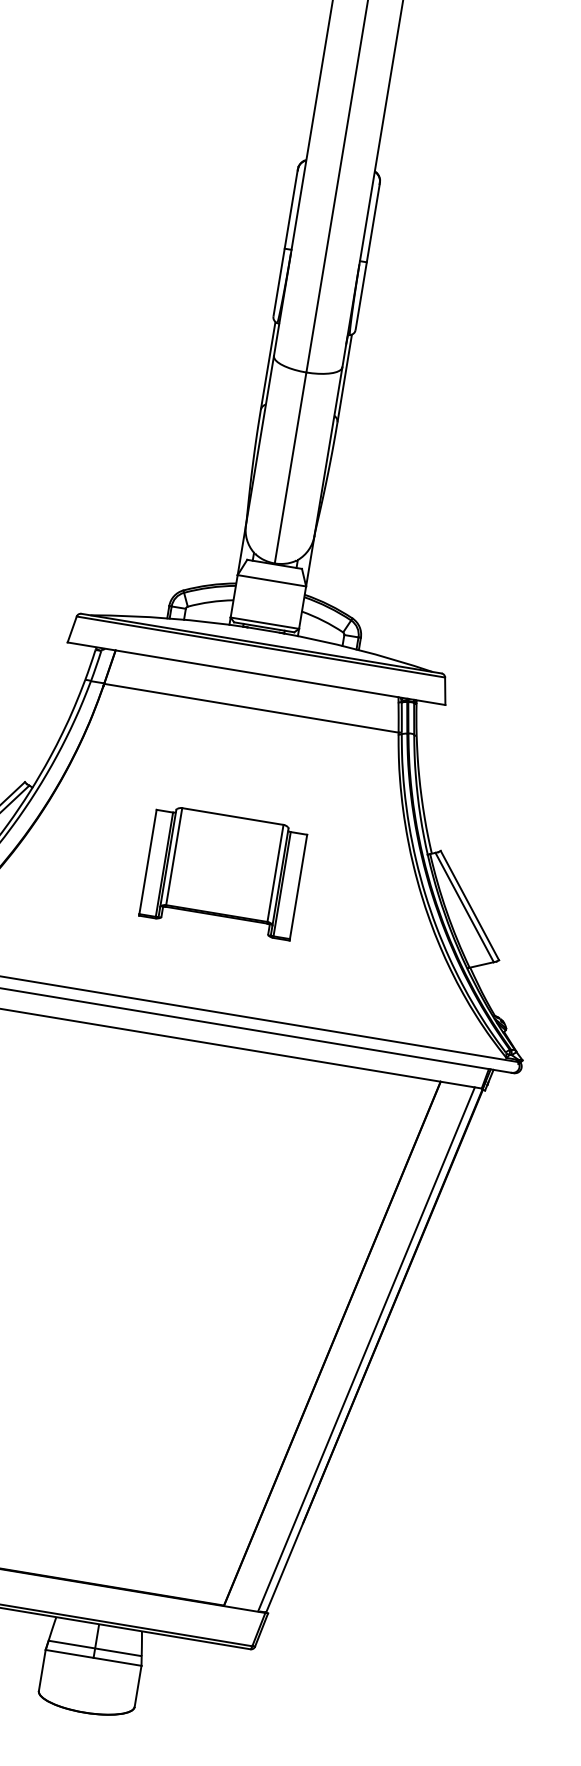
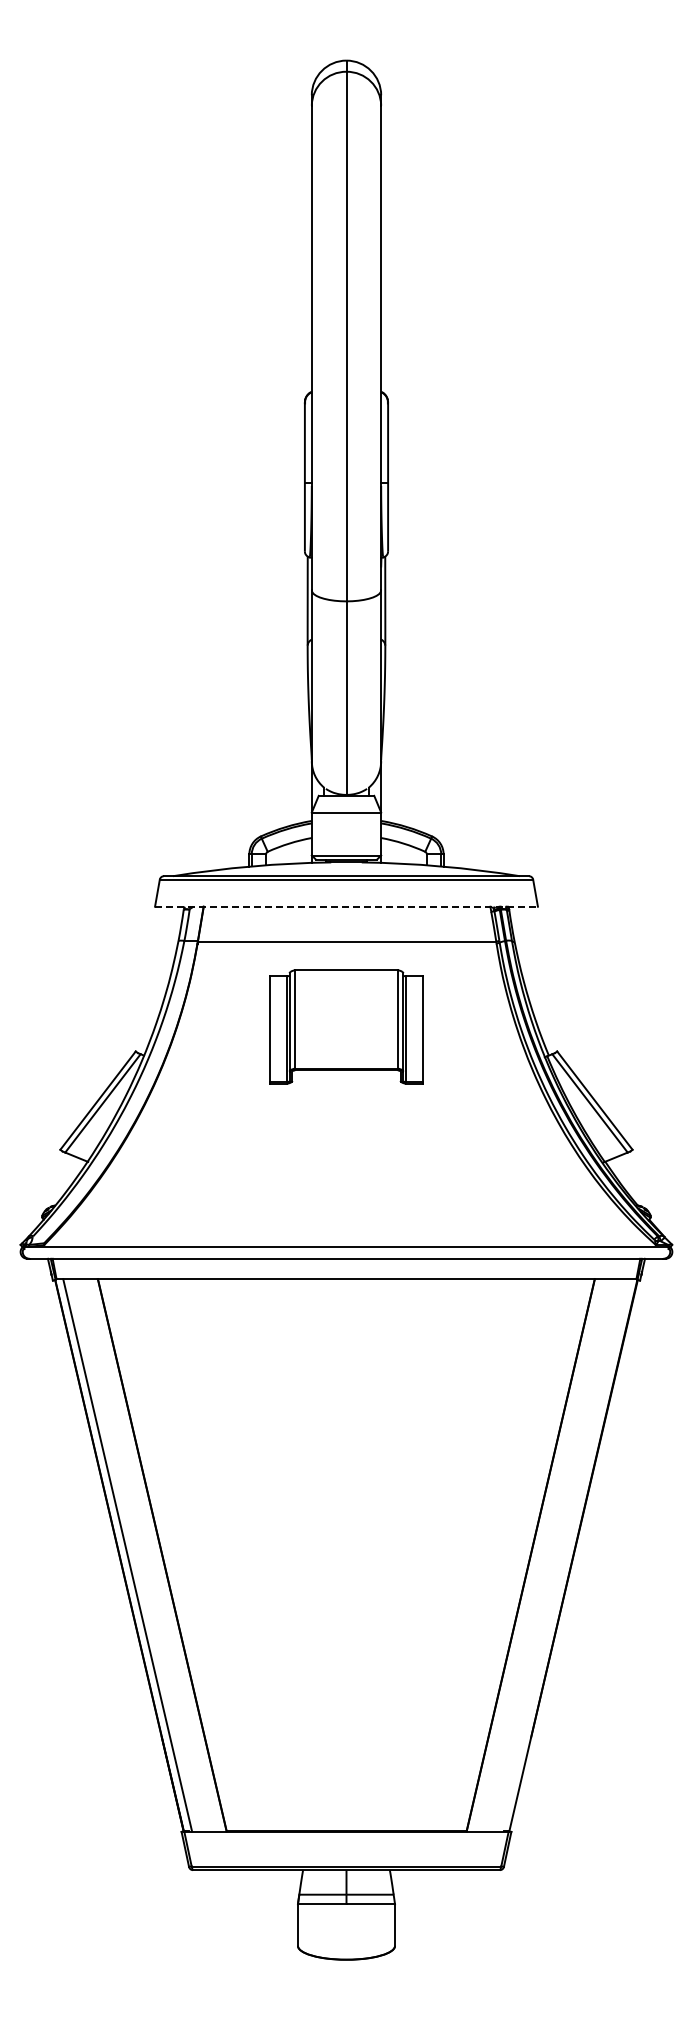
line: (257, 673) -> (347, 906), solid -> dashed
part: (223, 871) -> (346, 1026), moved
line: (366, 1349) -> (565, 1555), removed

